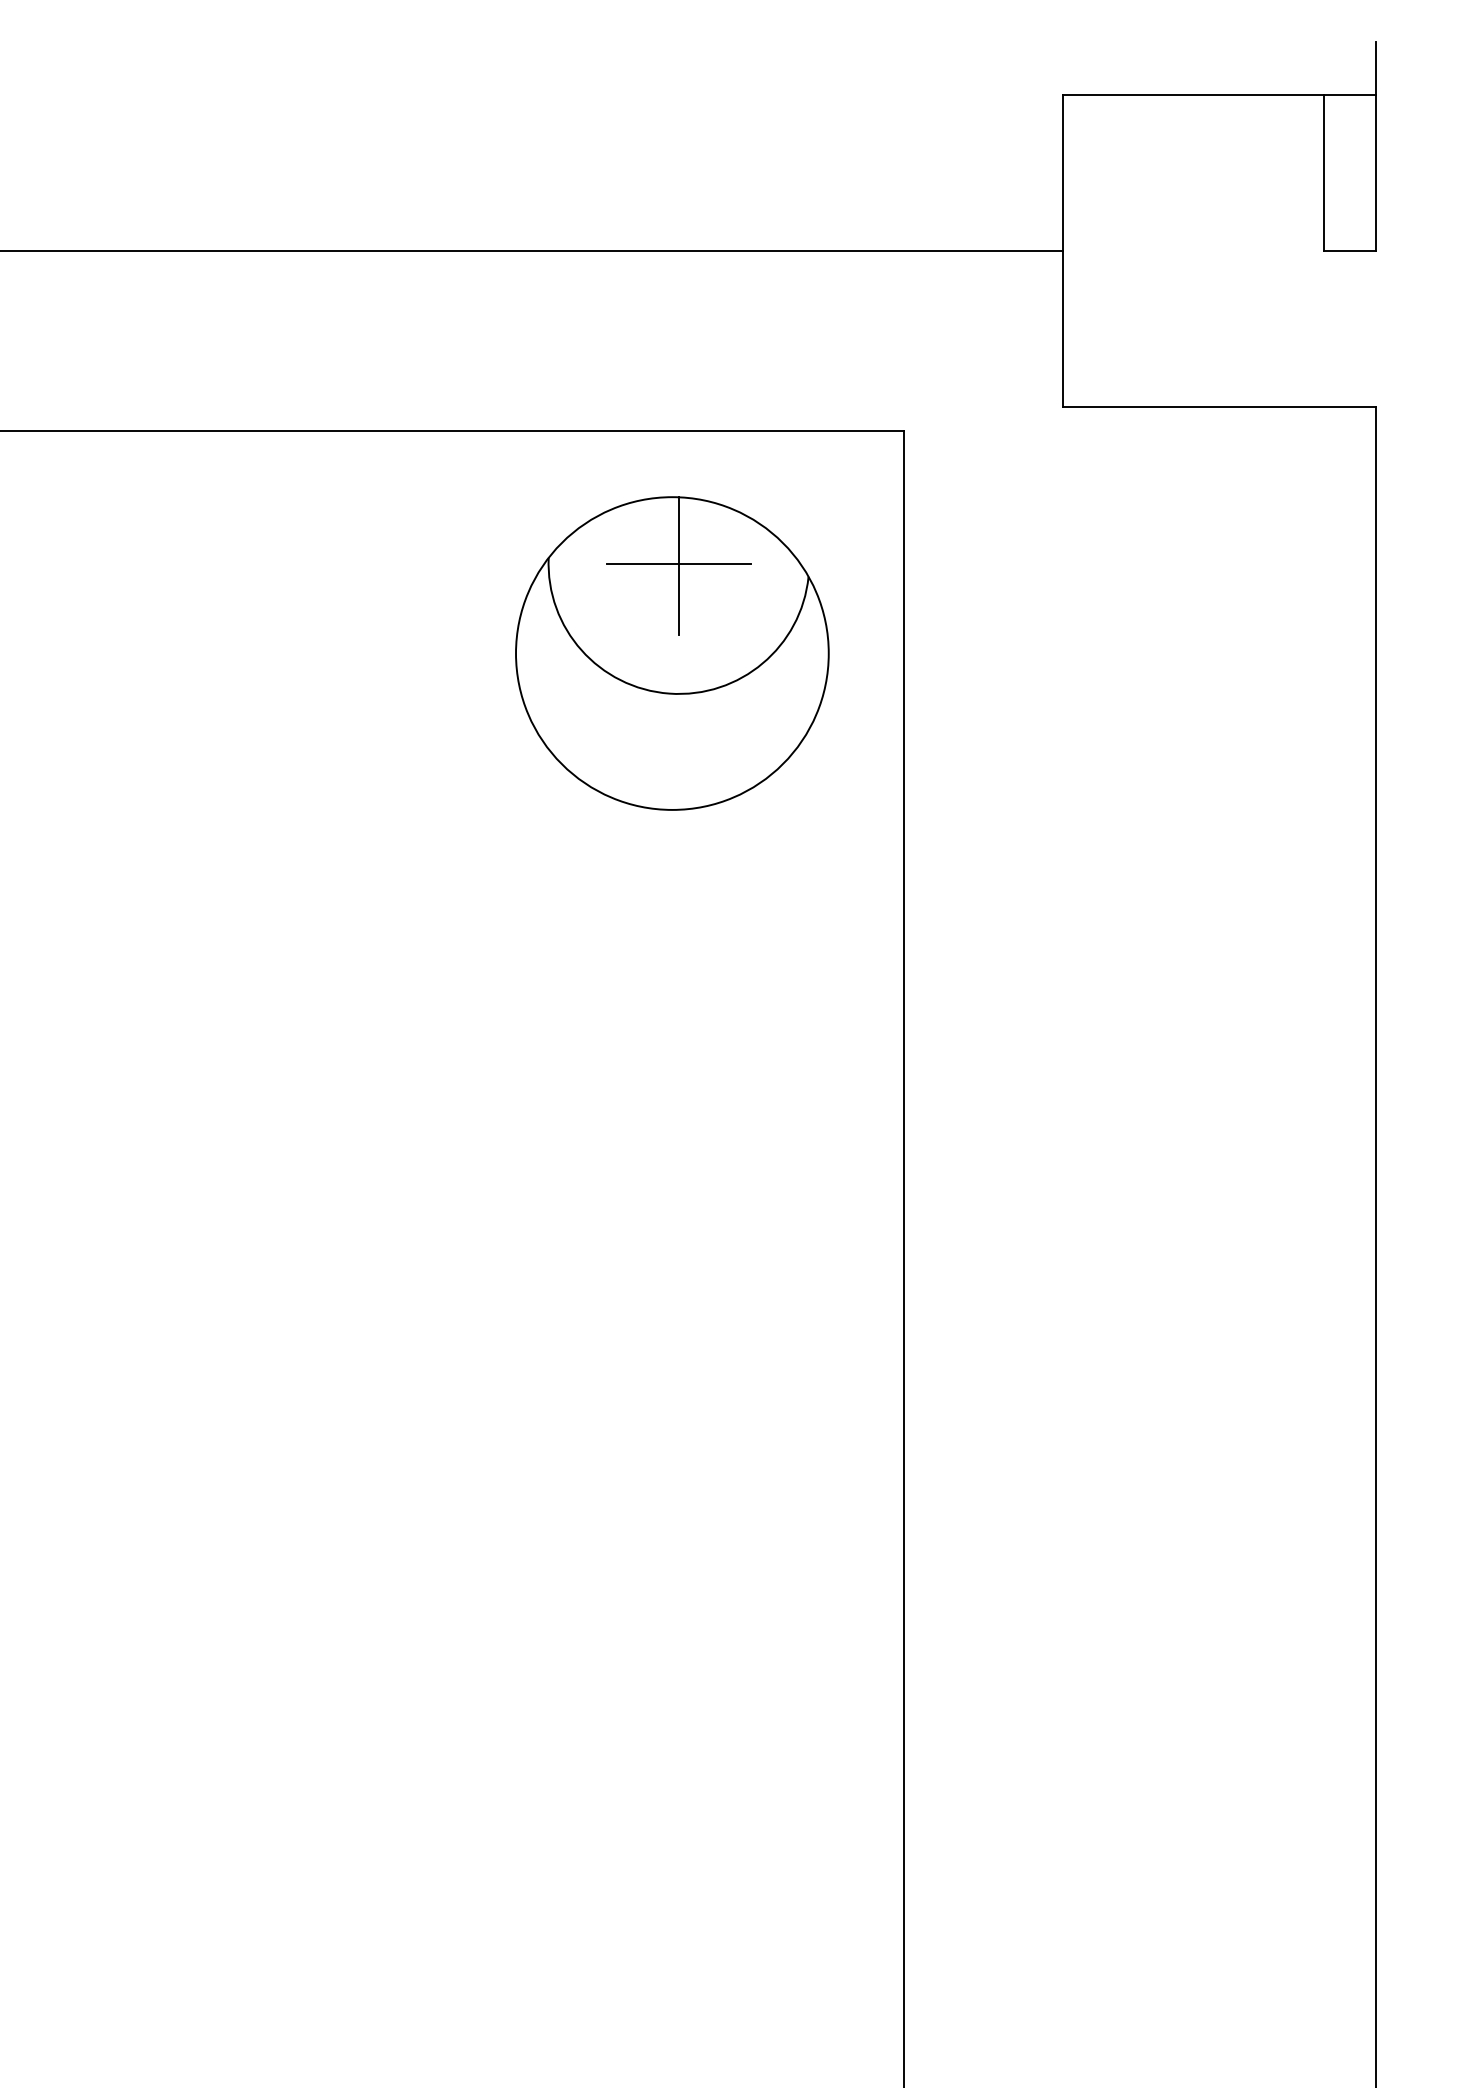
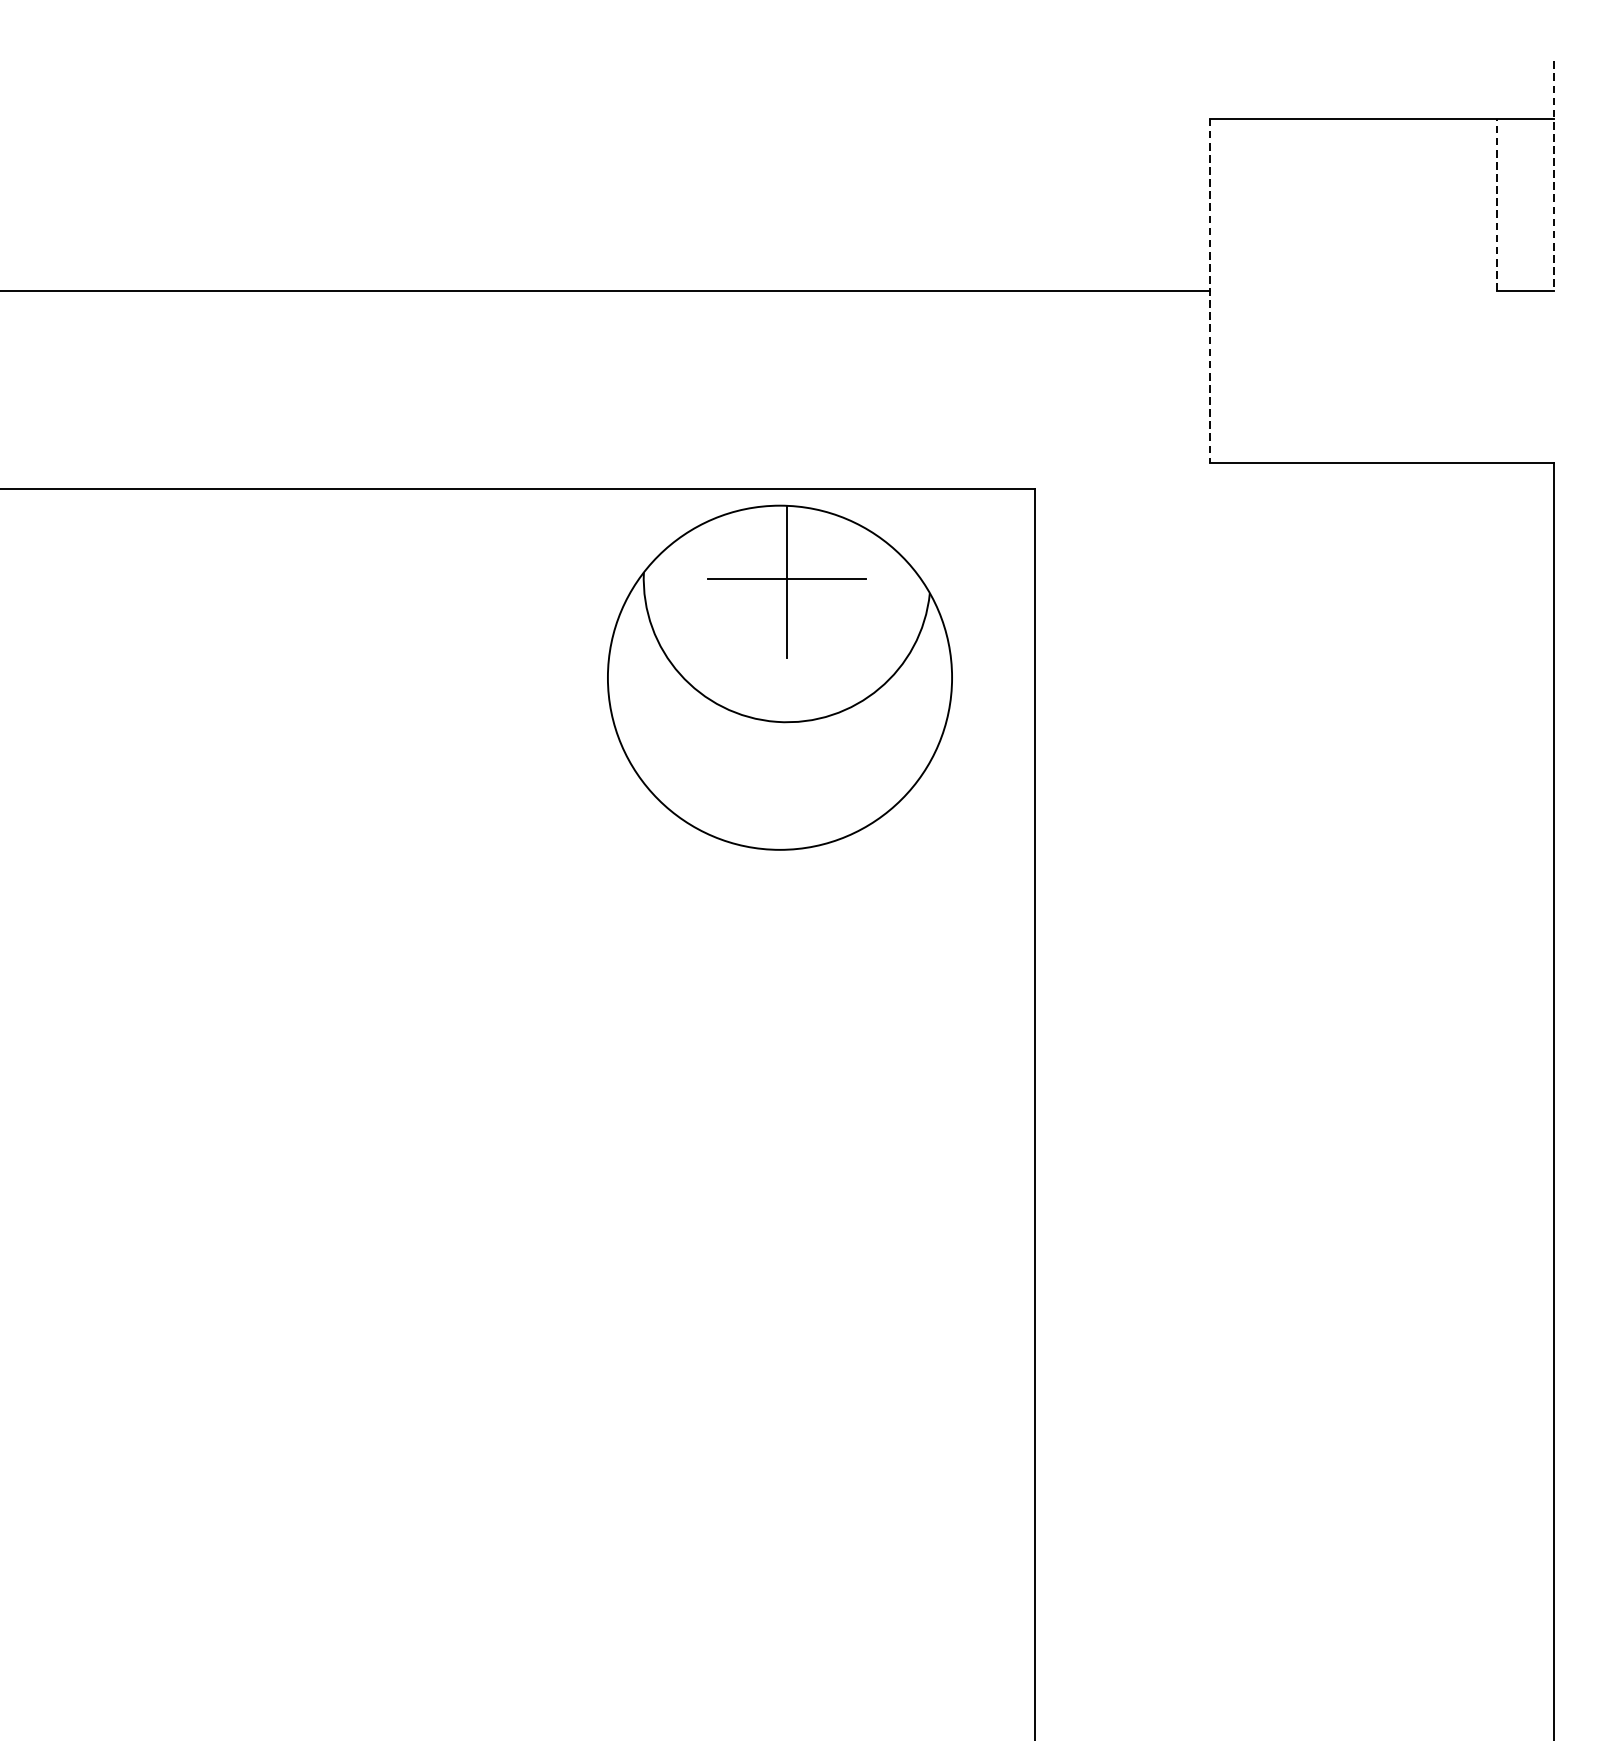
line: (1376, 147) -> (1554, 176), solid -> dashed
line: (1323, 172) -> (1496, 204), solid -> dashed
line: (1063, 251) -> (1210, 291), solid -> dashed
part: (672, 653) -> (780, 677), moved

